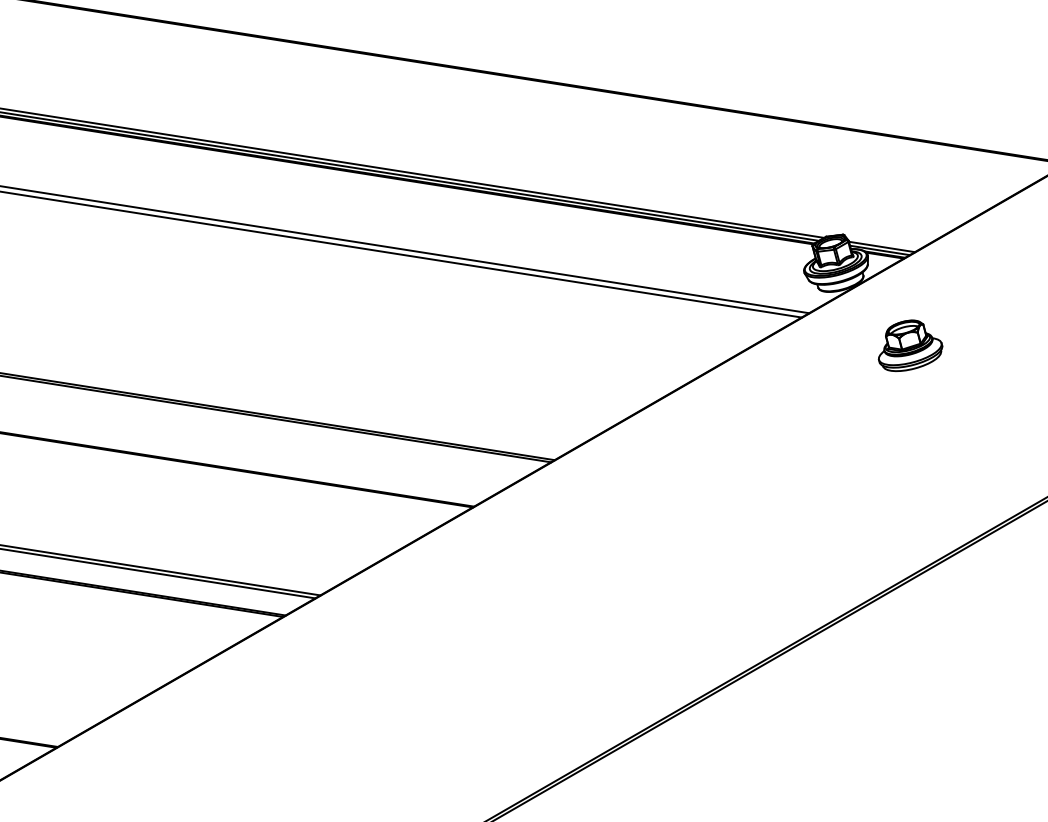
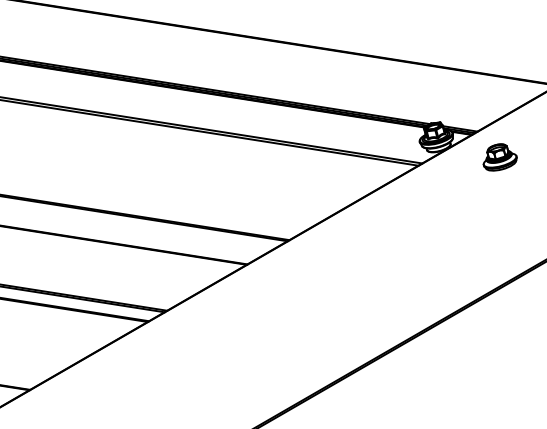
part: (909, 345) -> (499, 157), moved

